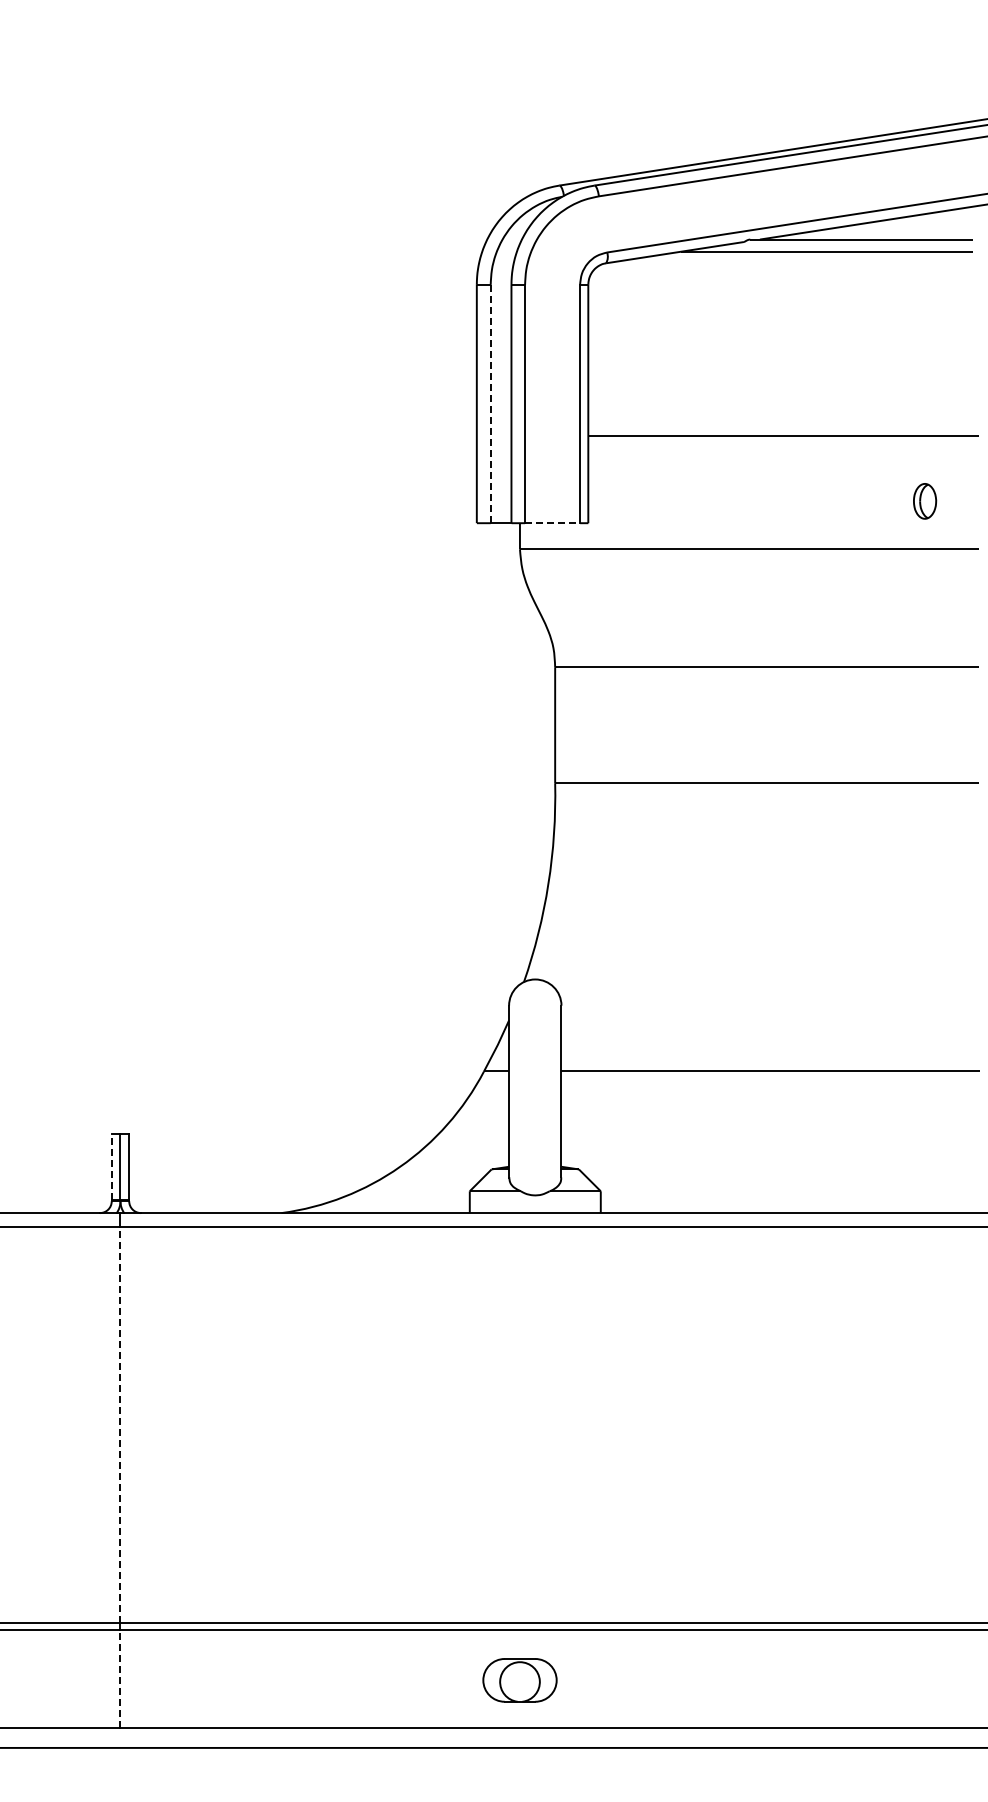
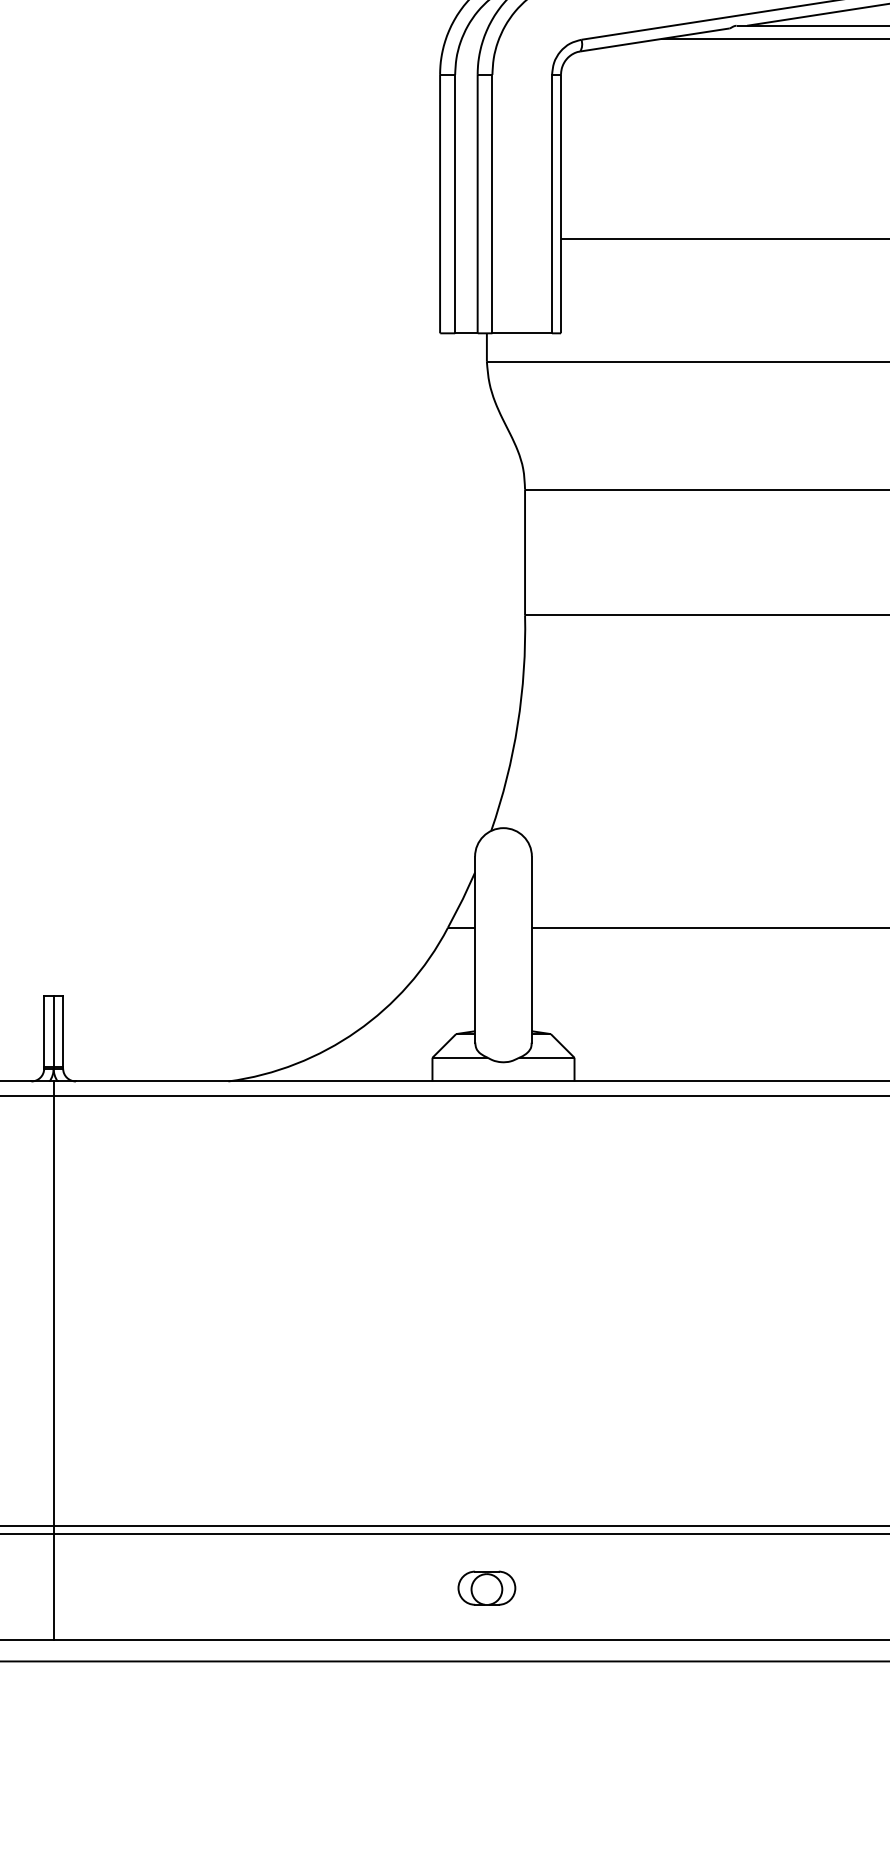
line: (490, 404) -> (454, 204), dashed -> solid
line: (552, 523) -> (522, 333), dashed -> solid
line: (111, 1167) -> (43, 1032), dashed -> solid
line: (120, 1424) -> (53, 1310), dashed -> solid
line: (120, 1678) -> (53, 1586), dashed -> solid
part: (519, 1680) -> (486, 1588), size x0.71

